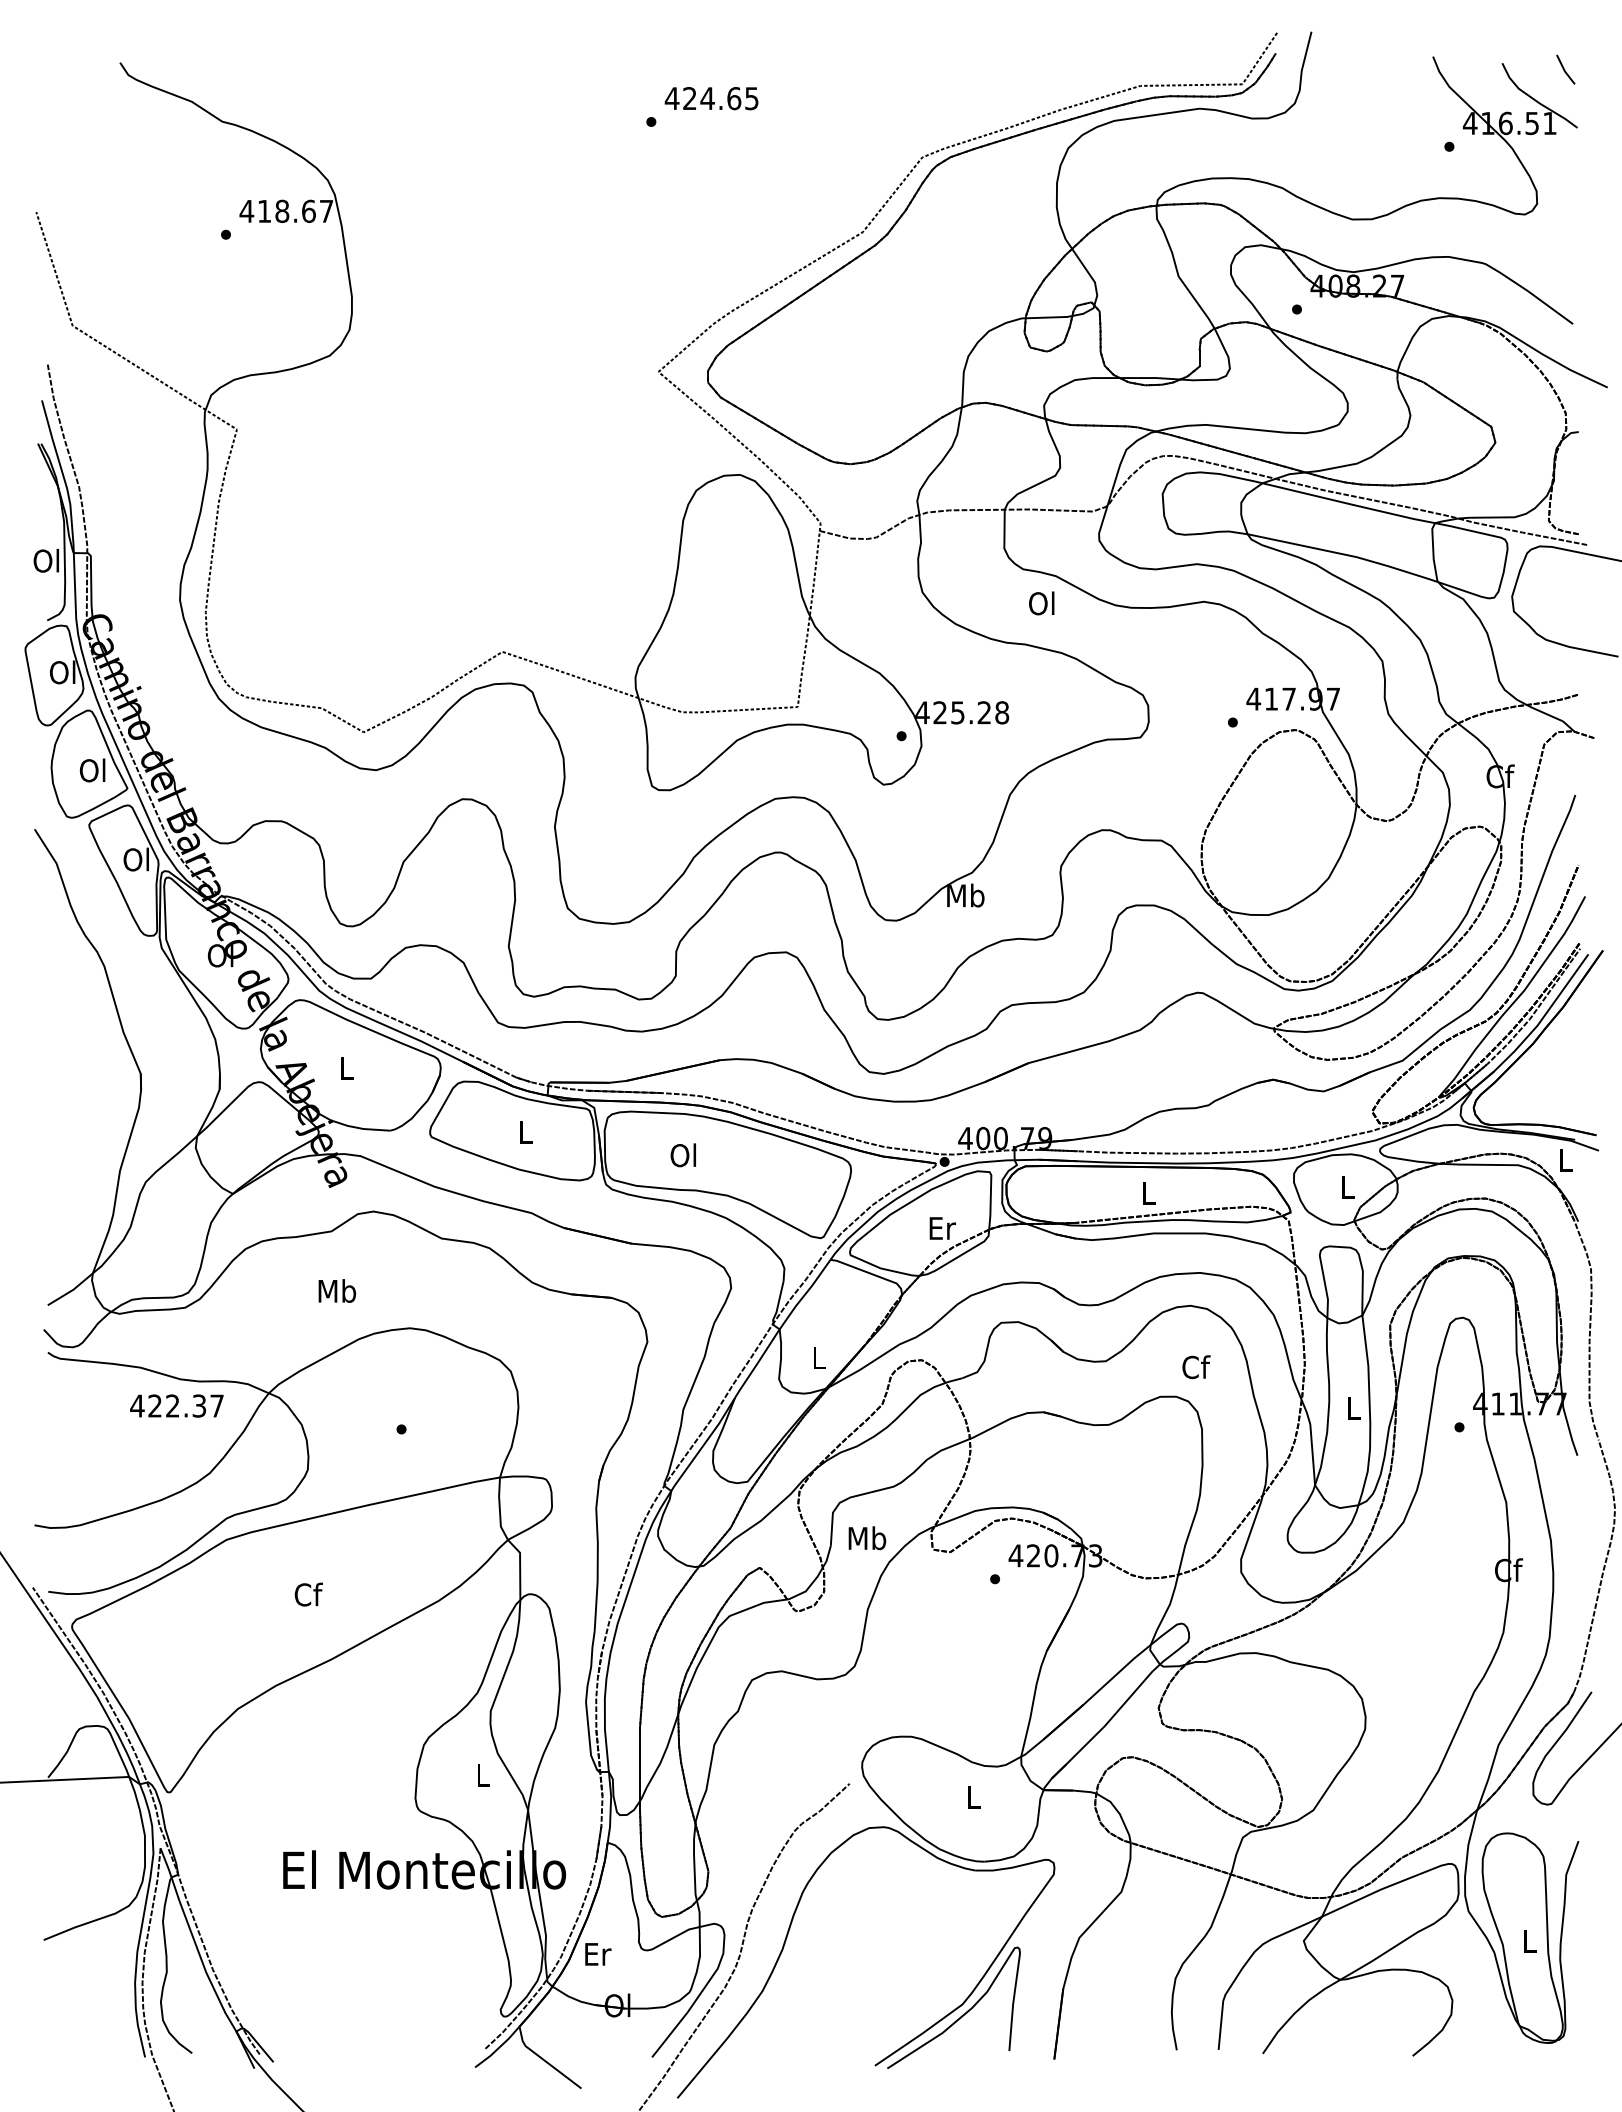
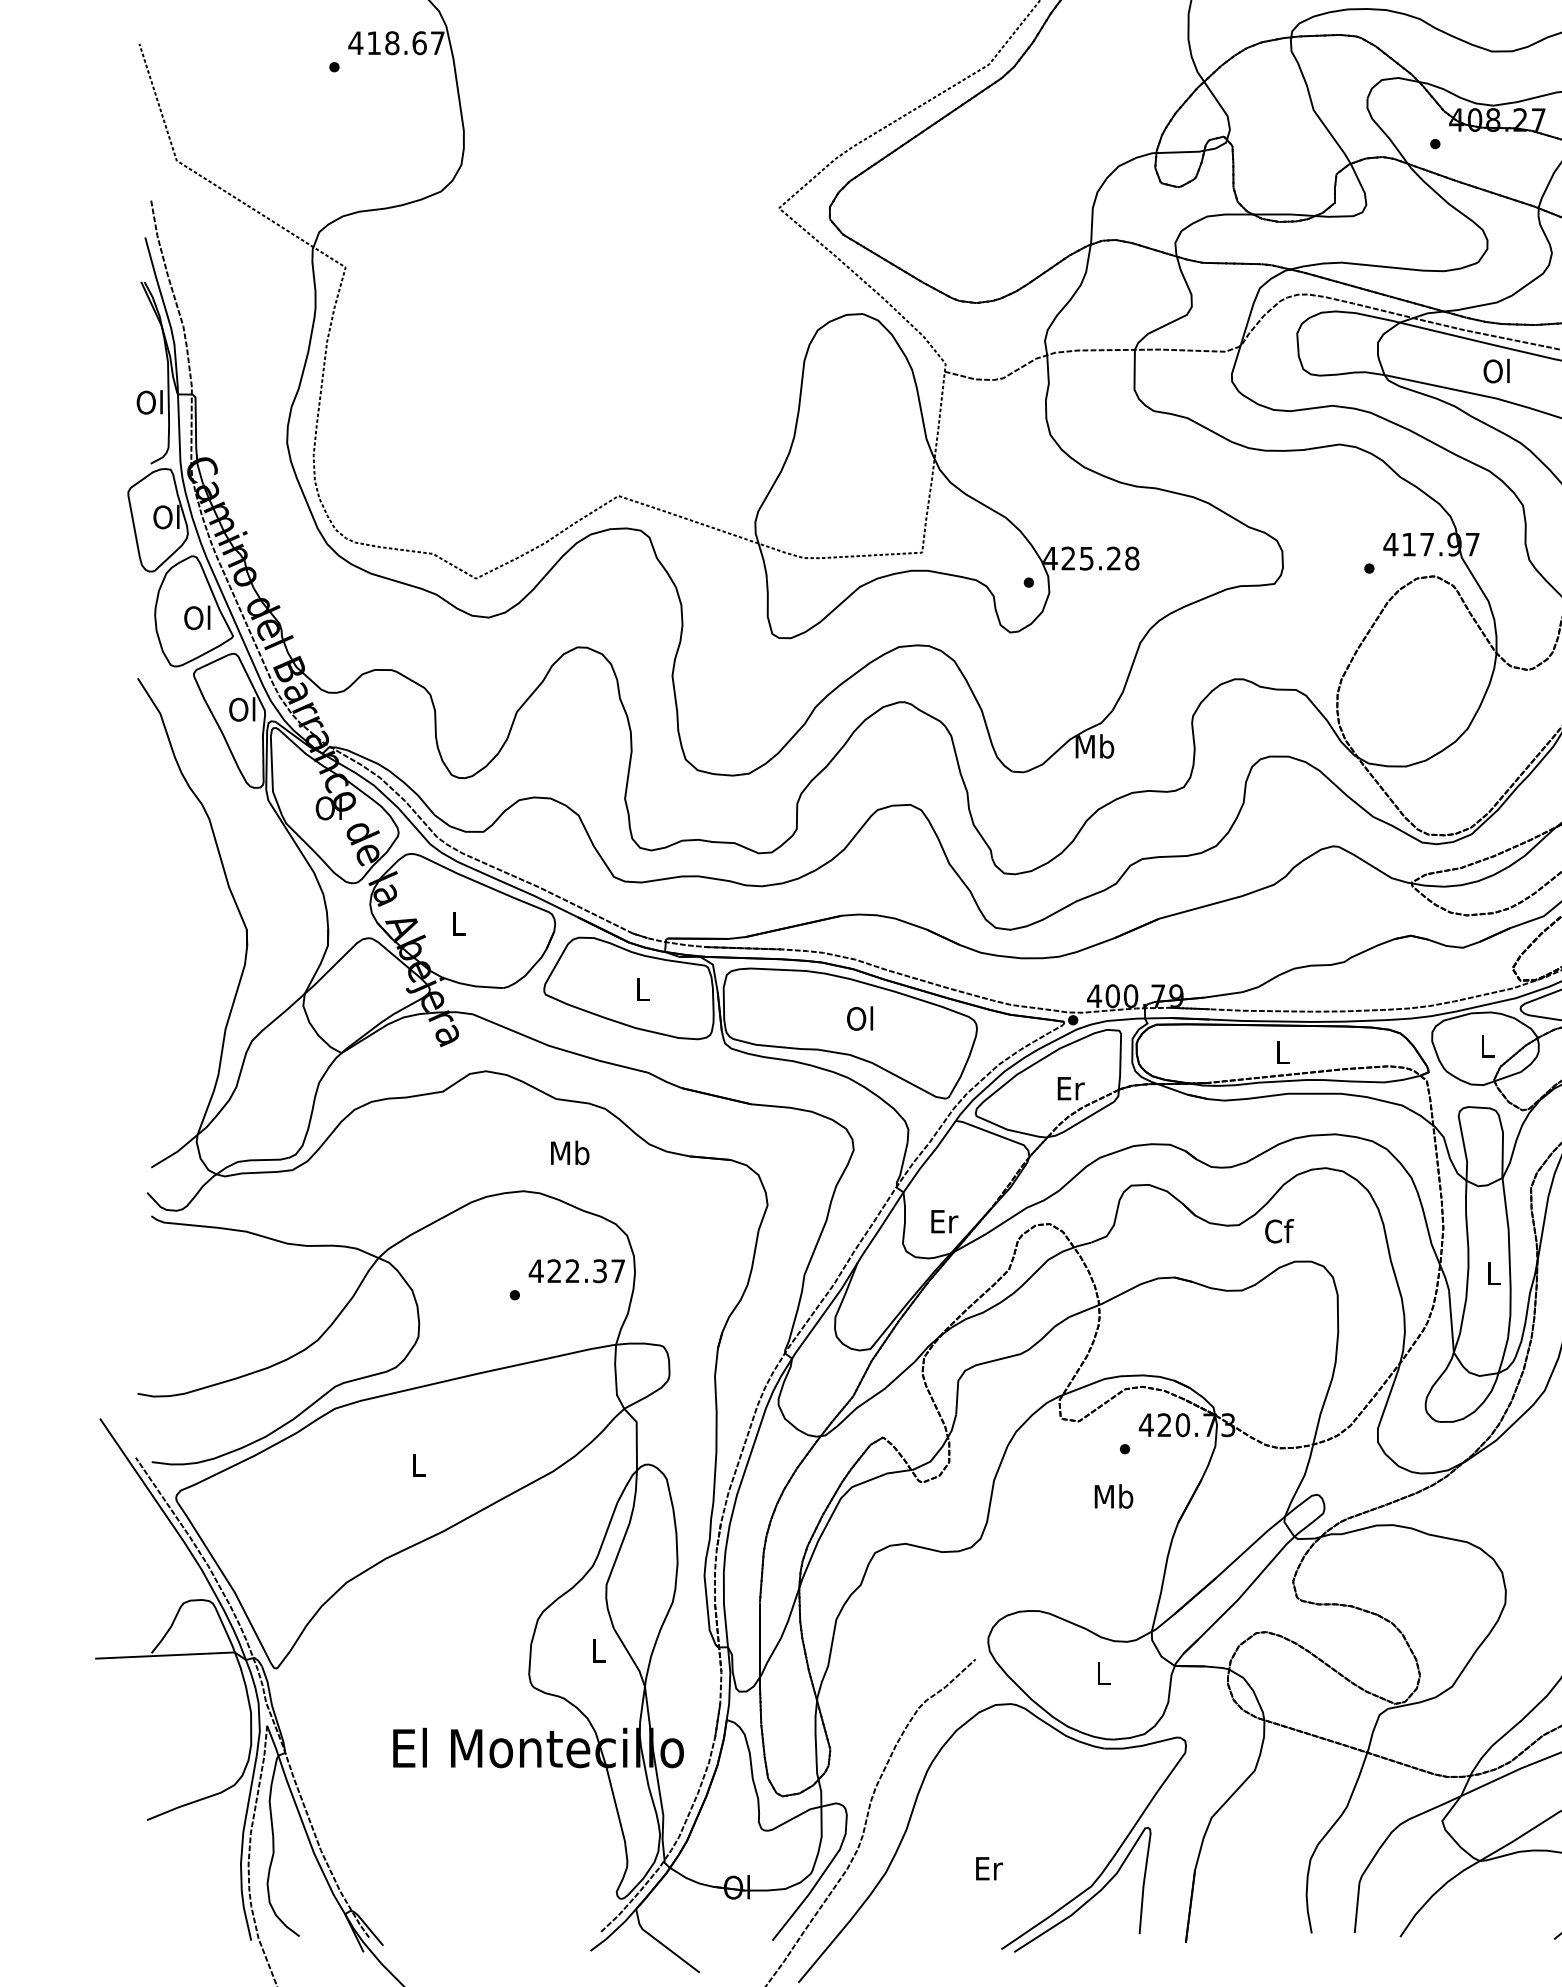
text: (1041, 603) -> (1496, 371), moved
text: (682, 1155) -> (859, 1018), moved
text: (337, 1290) -> (570, 1152), moved
text: (819, 1357) -> (944, 1221), L -> Er
text: (1196, 1367) -> (1279, 1231), moved
text: (176, 1405) -> (576, 1270), moved
text: (867, 1538) -> (1114, 1496), moved
text: (308, 1594) -> (419, 1464), Cf -> L
text: (598, 1954) -> (989, 1868), moved

